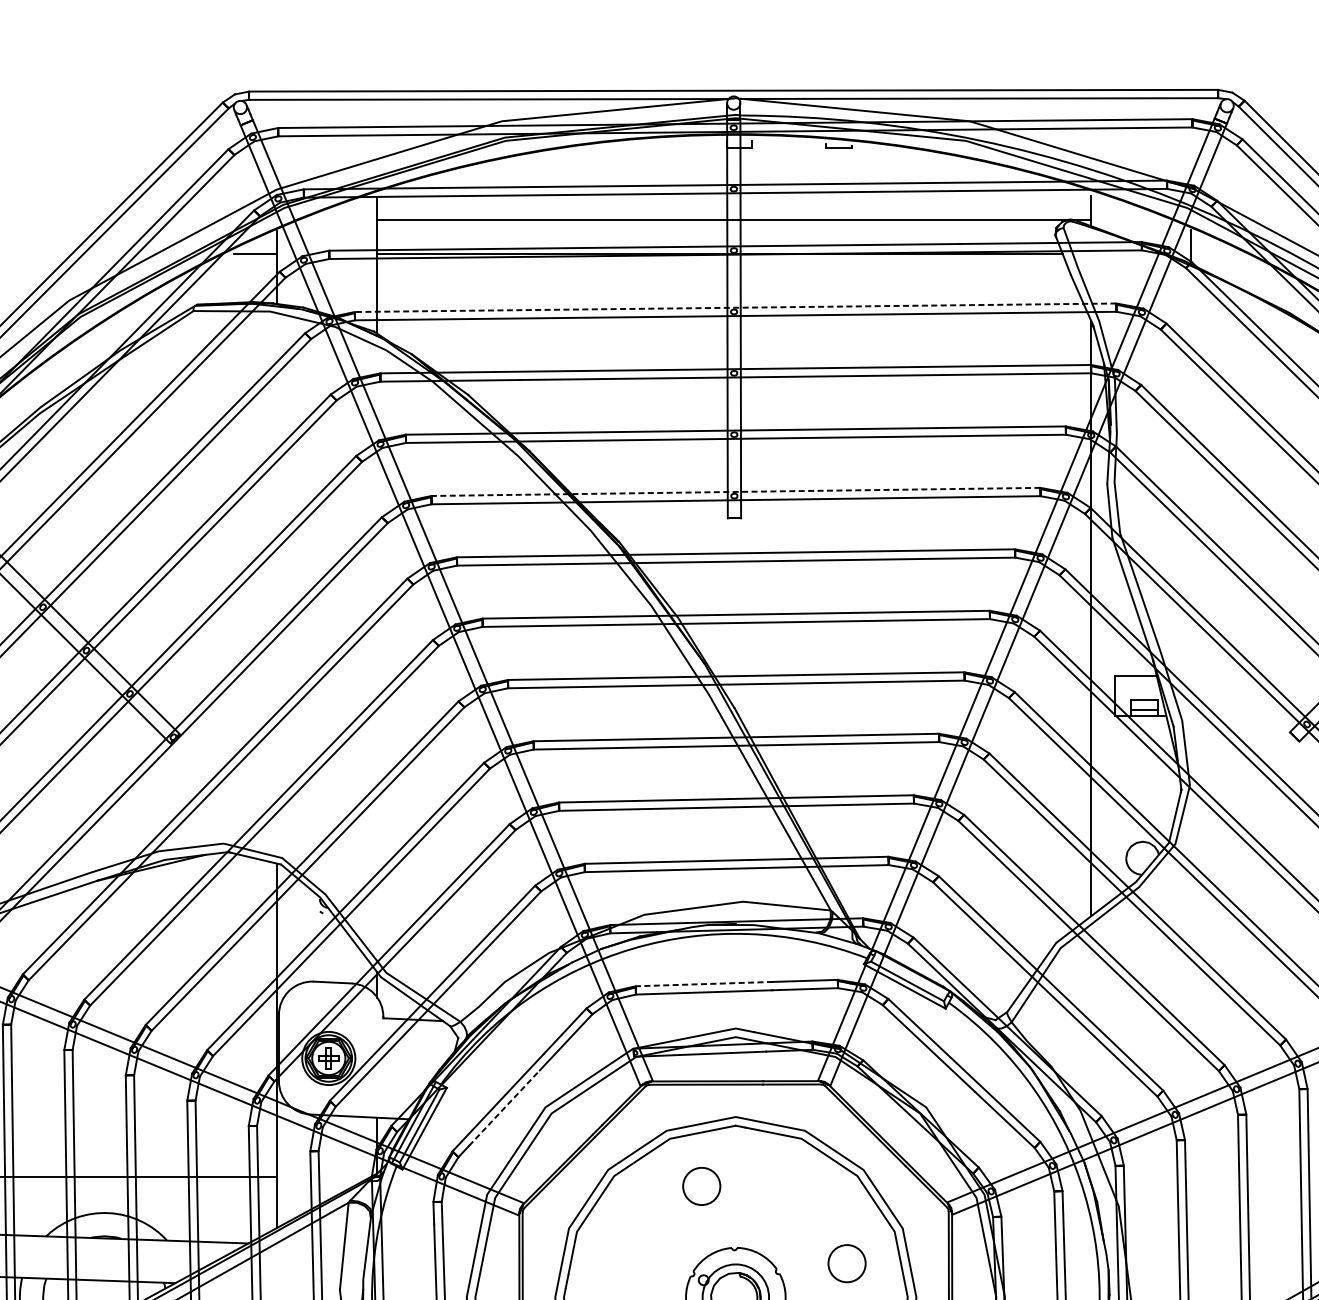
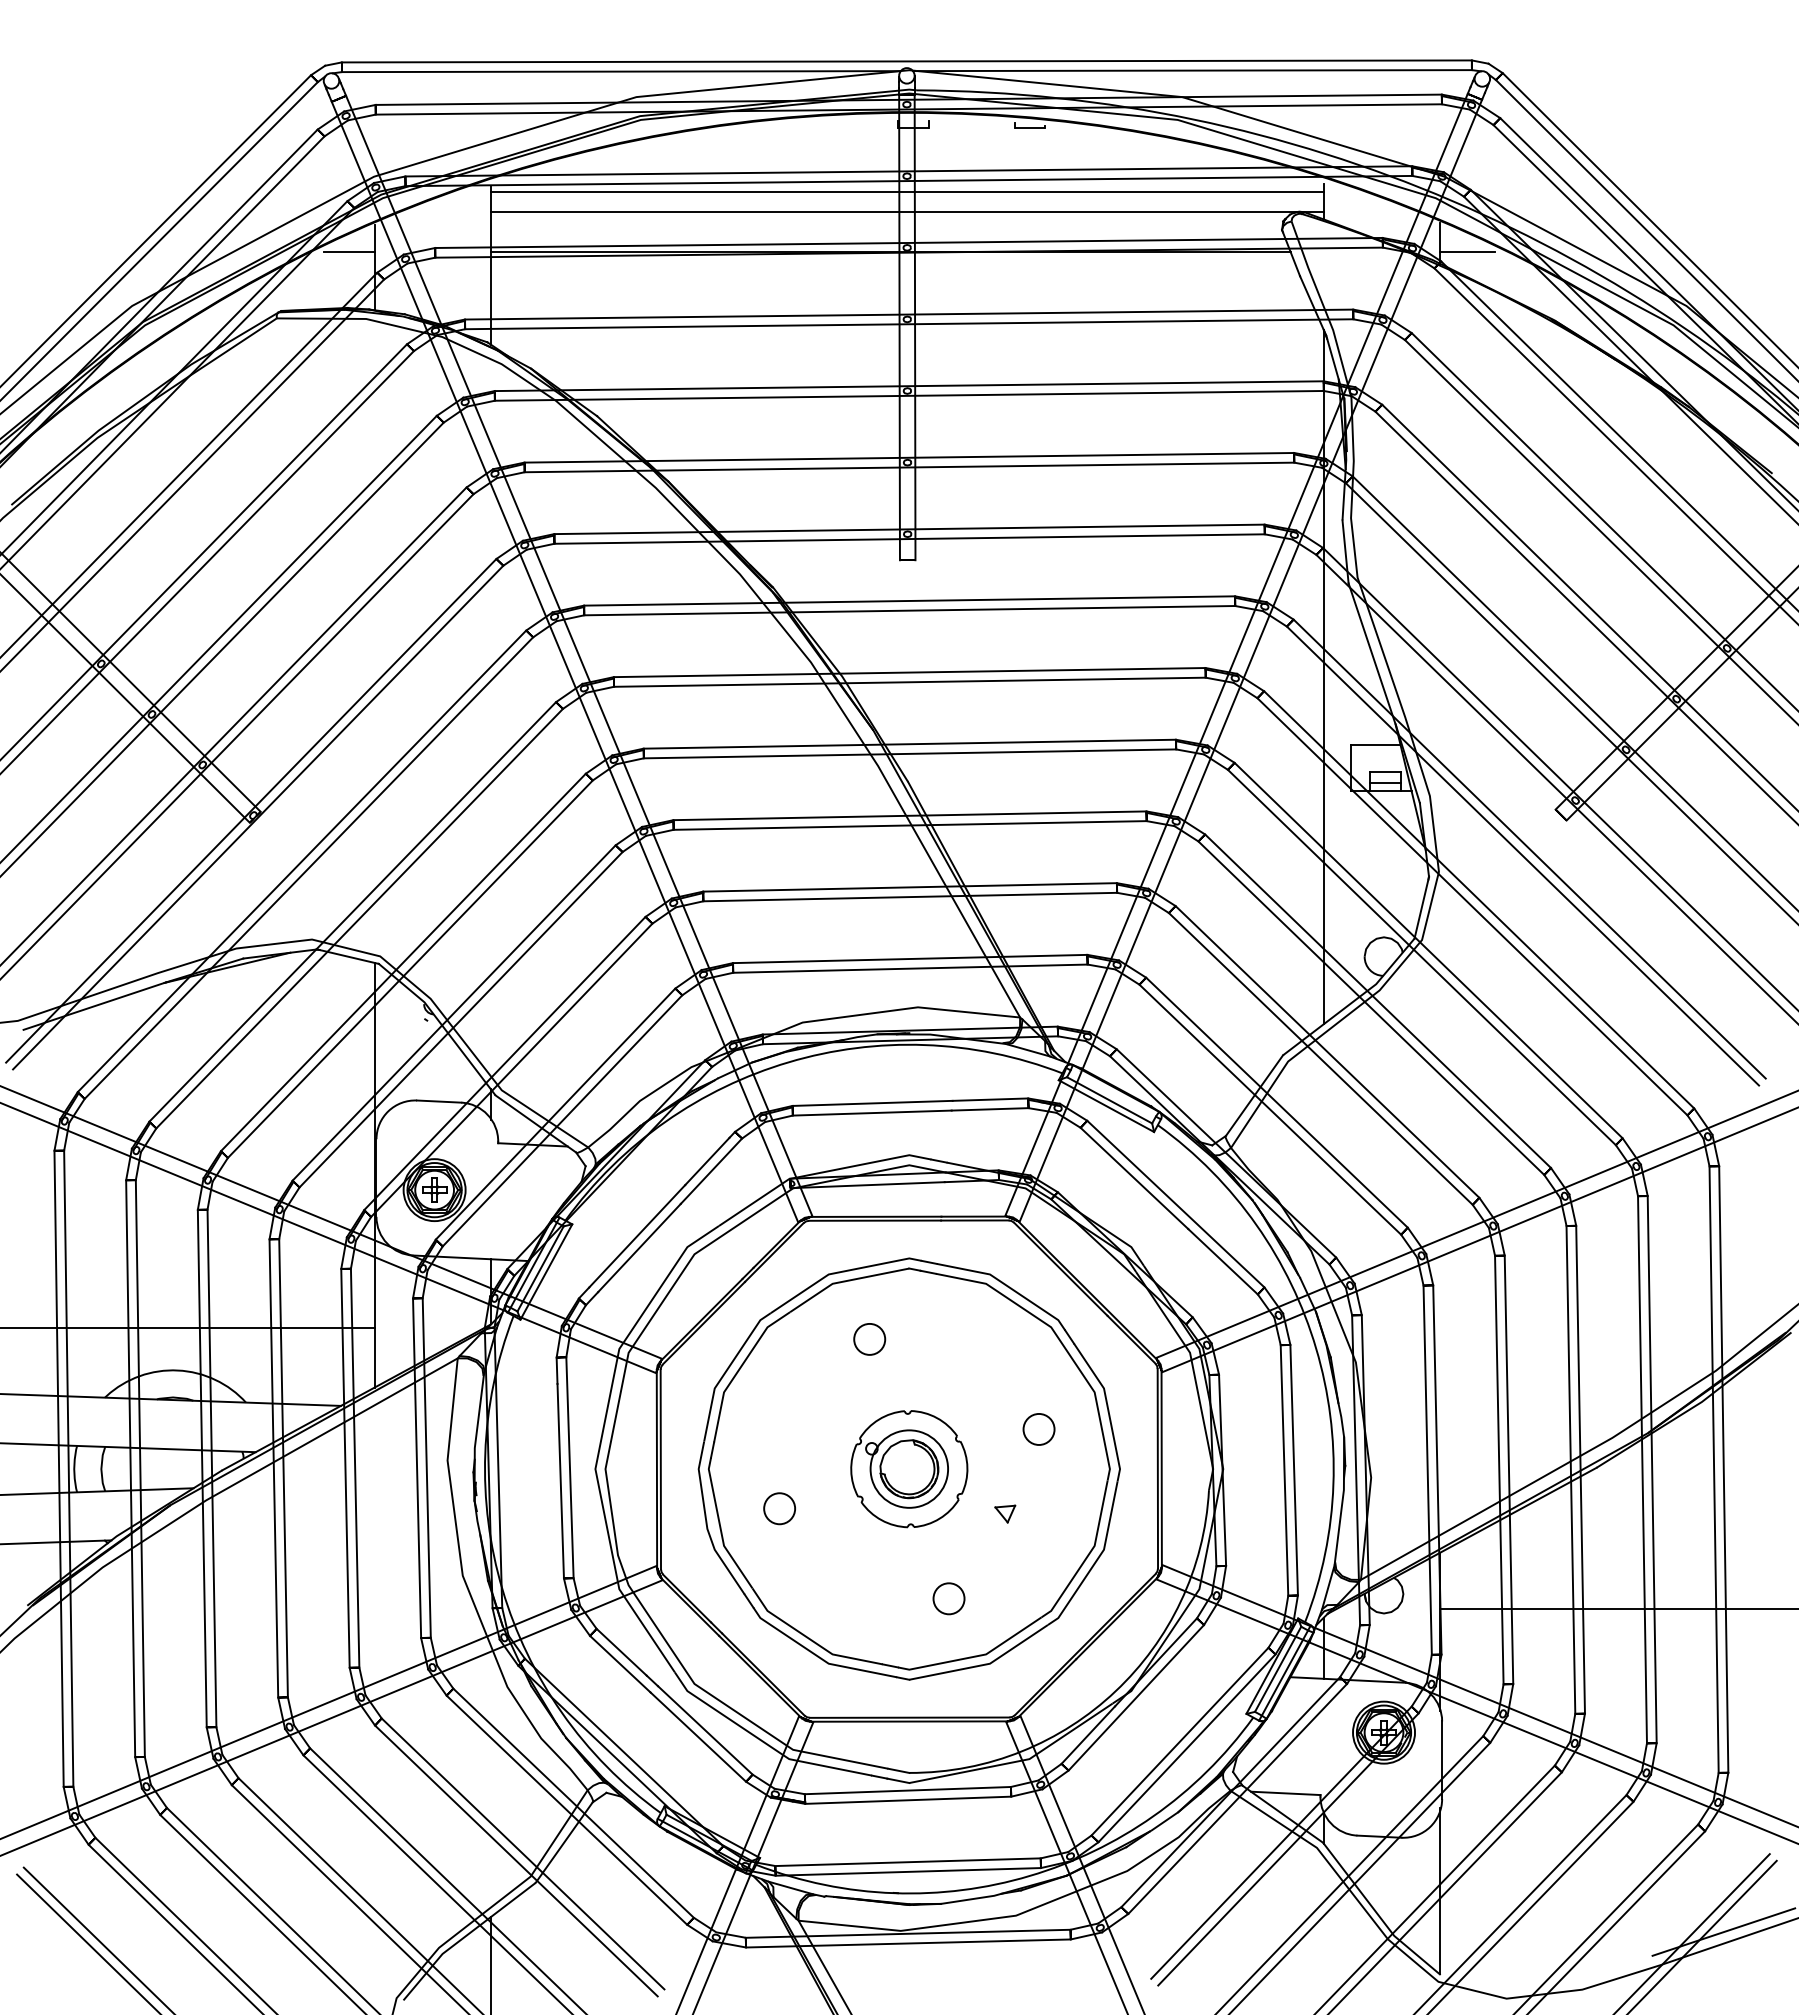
line: (733, 202) -> (906, 191), added
line: (1214, 253) -> (1467, 251), added
line: (735, 307) -> (908, 314), dashed -> solid
line: (735, 492) -> (908, 529), dashed -> solid
line: (704, 984) -> (872, 1103), dashed -> solid
line: (504, 1107) -> (639, 1247), dashed -> solid
circle: (701, 1186) -> (869, 1339), size x0.71
circle: (846, 1263) -> (1038, 1429), size x0.71

